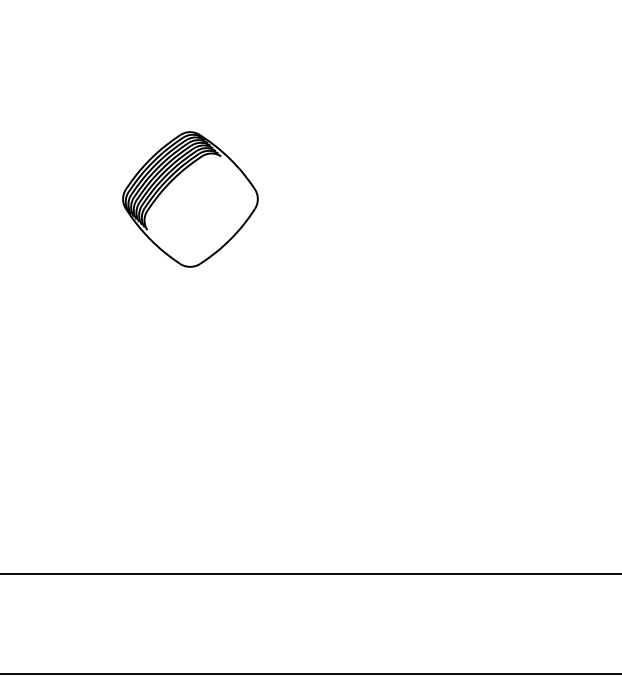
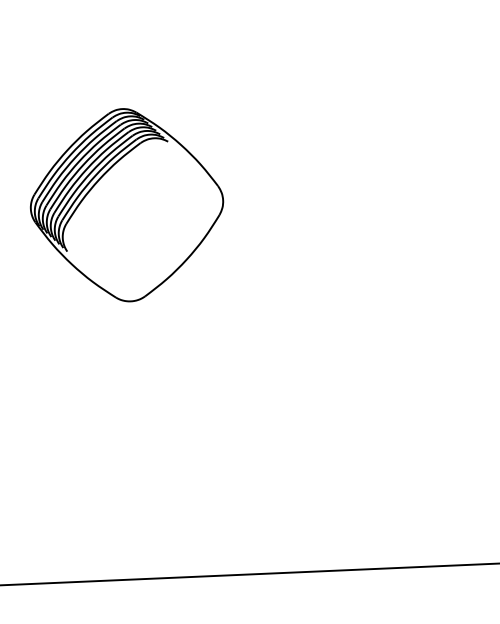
part: (190, 199) -> (127, 205), size x1.43

